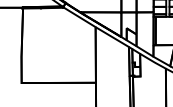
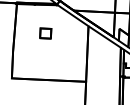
part: (52, 36) -> (44, 33), added

